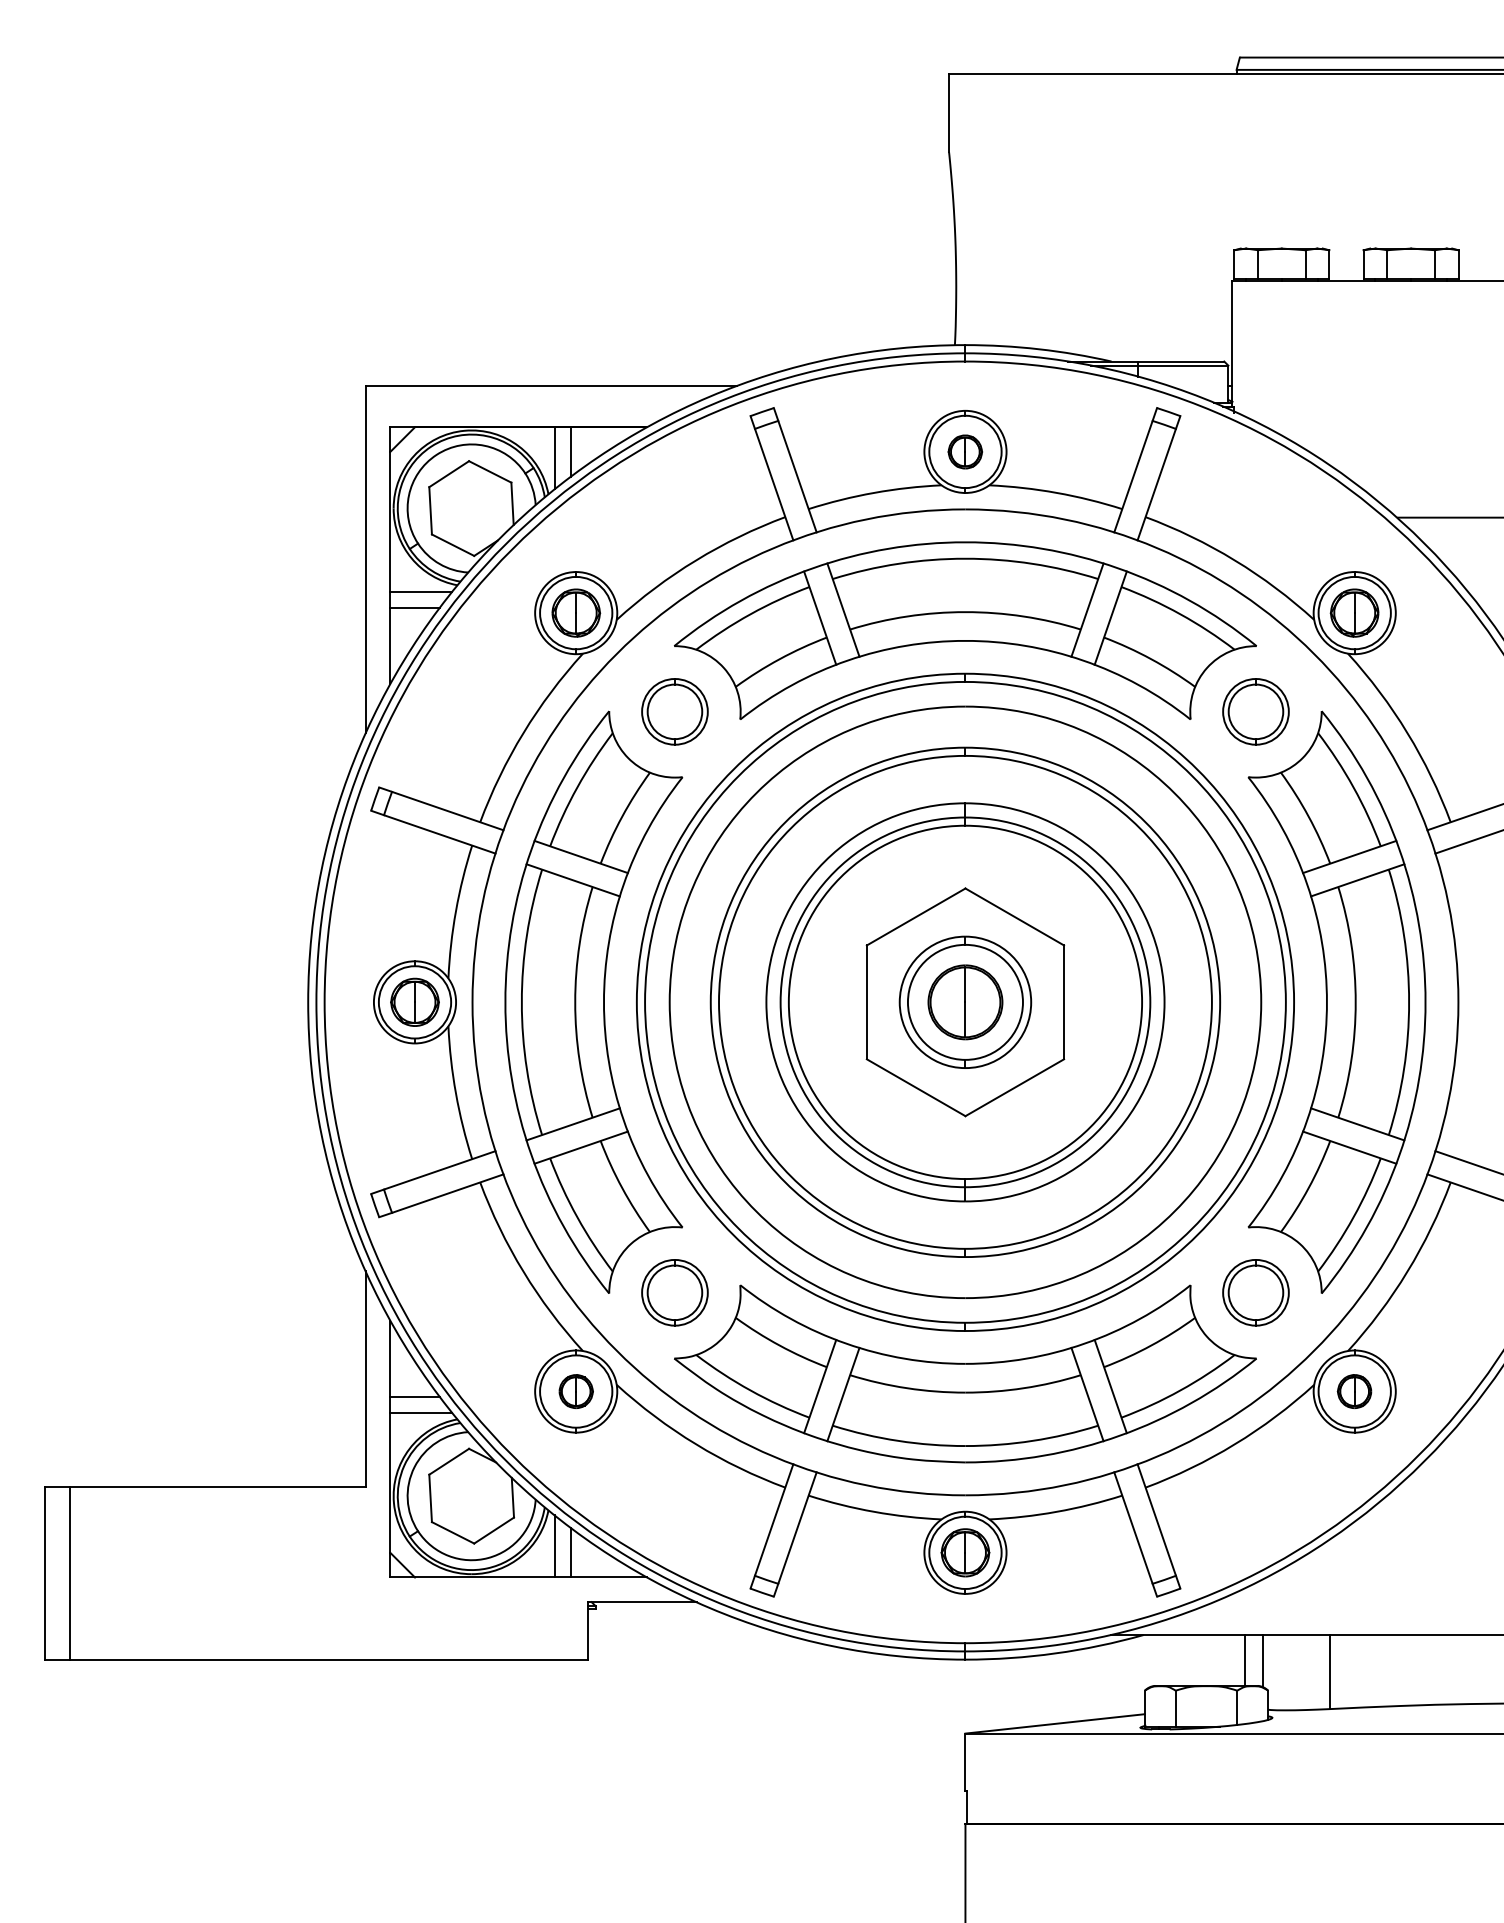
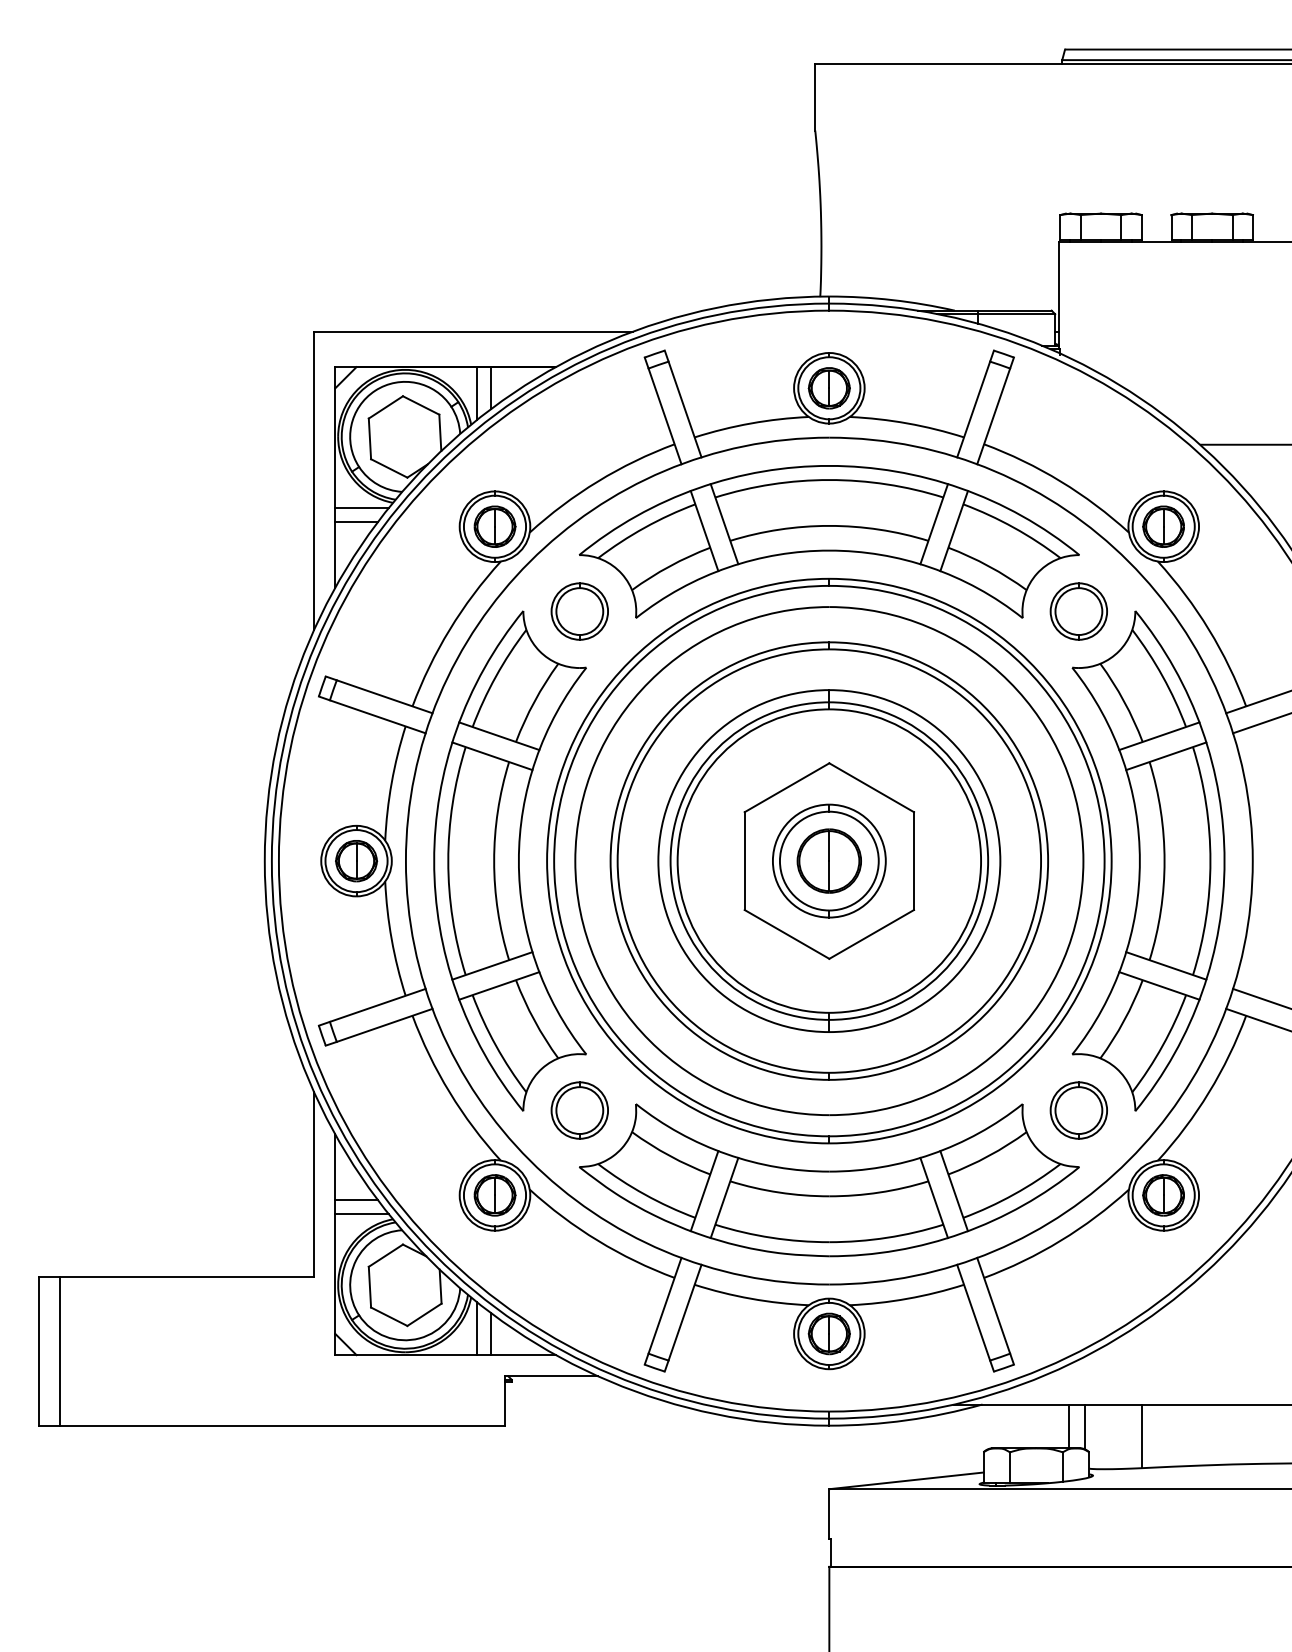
part: (964, 452) -> (828, 388), size x1.43
part: (575, 1391) -> (494, 1195), size x1.43
part: (1354, 1391) -> (1163, 1195), size x1.43

